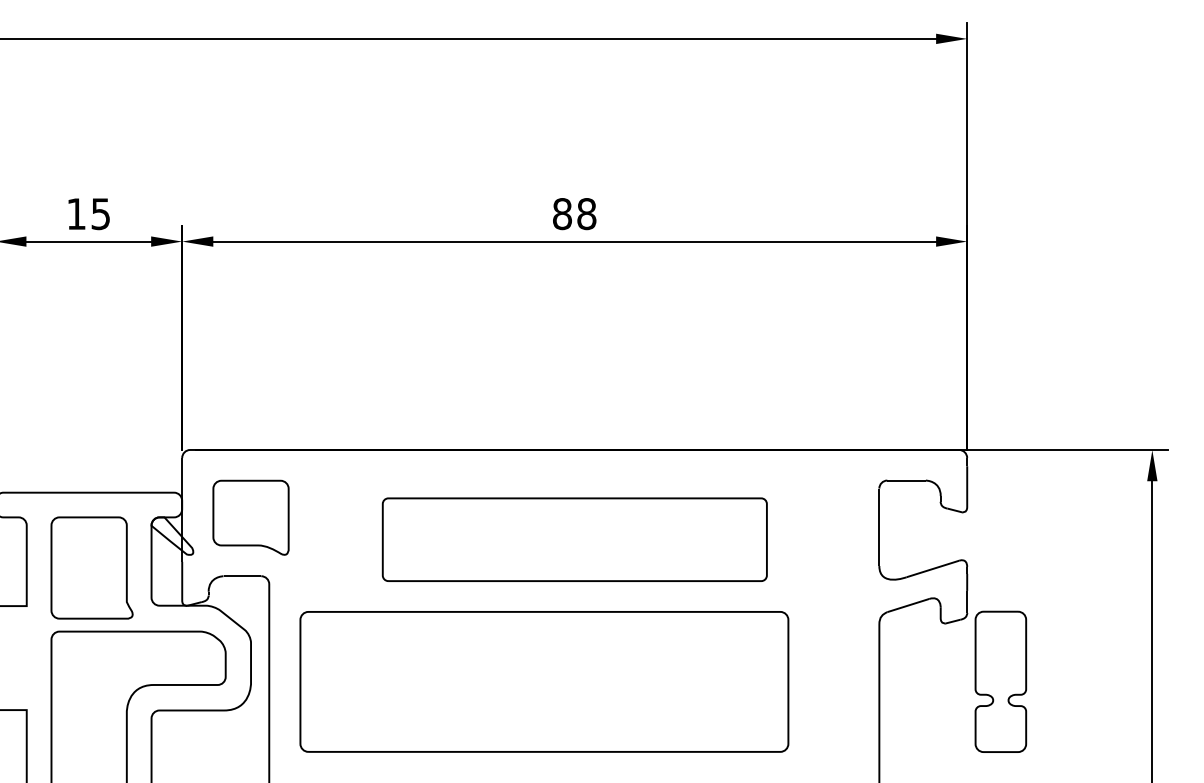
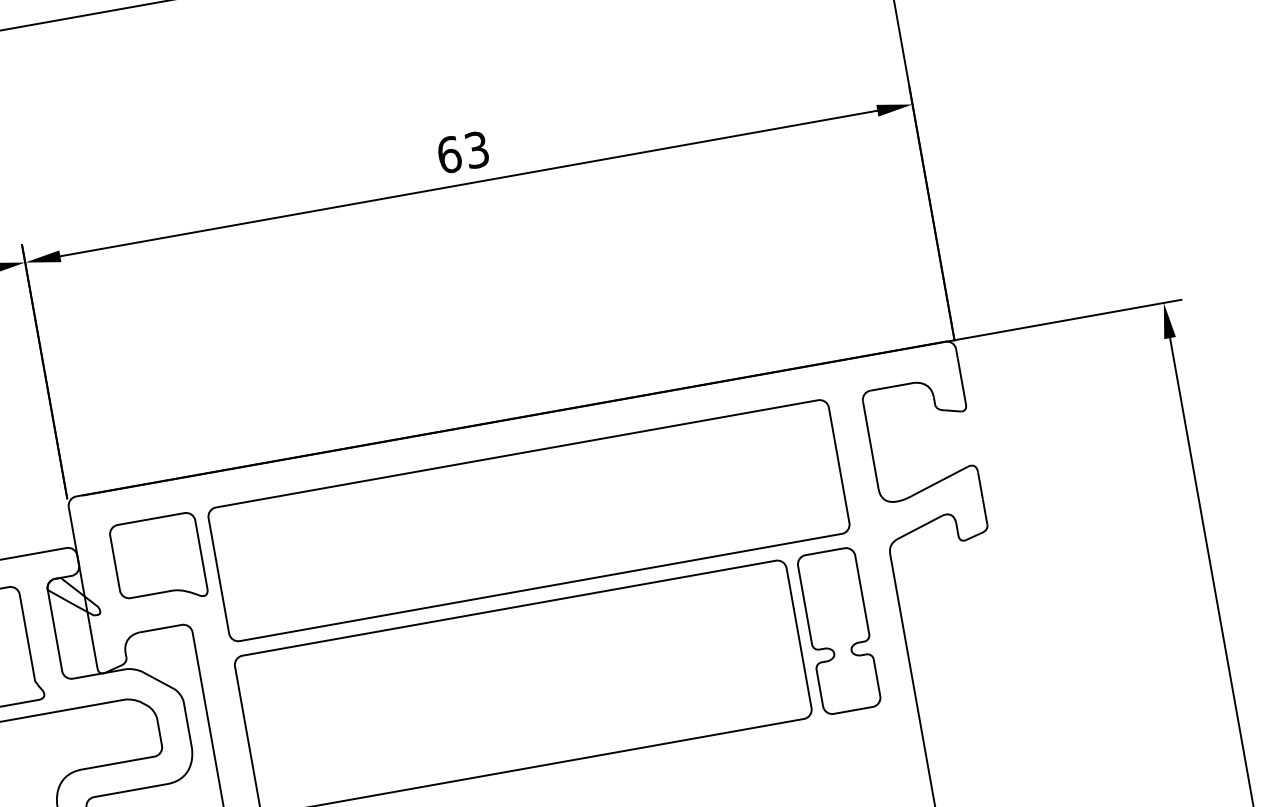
text: (574, 214) -> (463, 152), 88 -> 63
part: (574, 539) -> (528, 520), size x1.43
part: (1000, 681) -> (838, 630), moved

